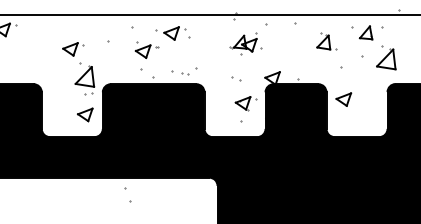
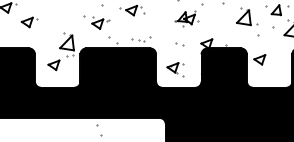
part: (326, 41) -> (246, 16), size x1.43
part: (73, 49) -> (29, 22), moved
part: (146, 49) -> (100, 22), moved
part: (245, 103) -> (174, 67), moved
part: (85, 114) -> (54, 64), moved

